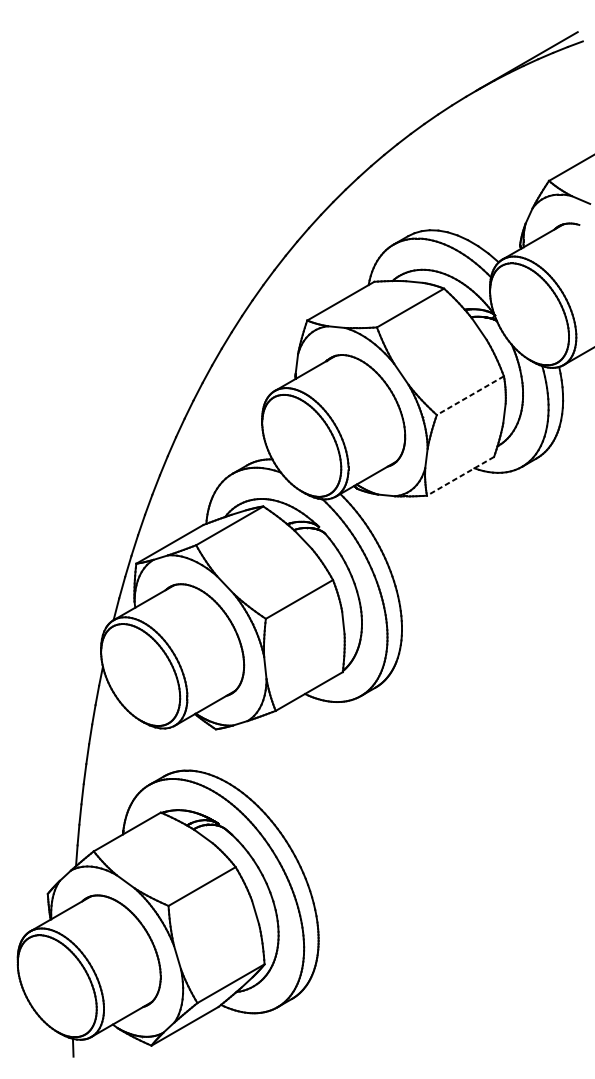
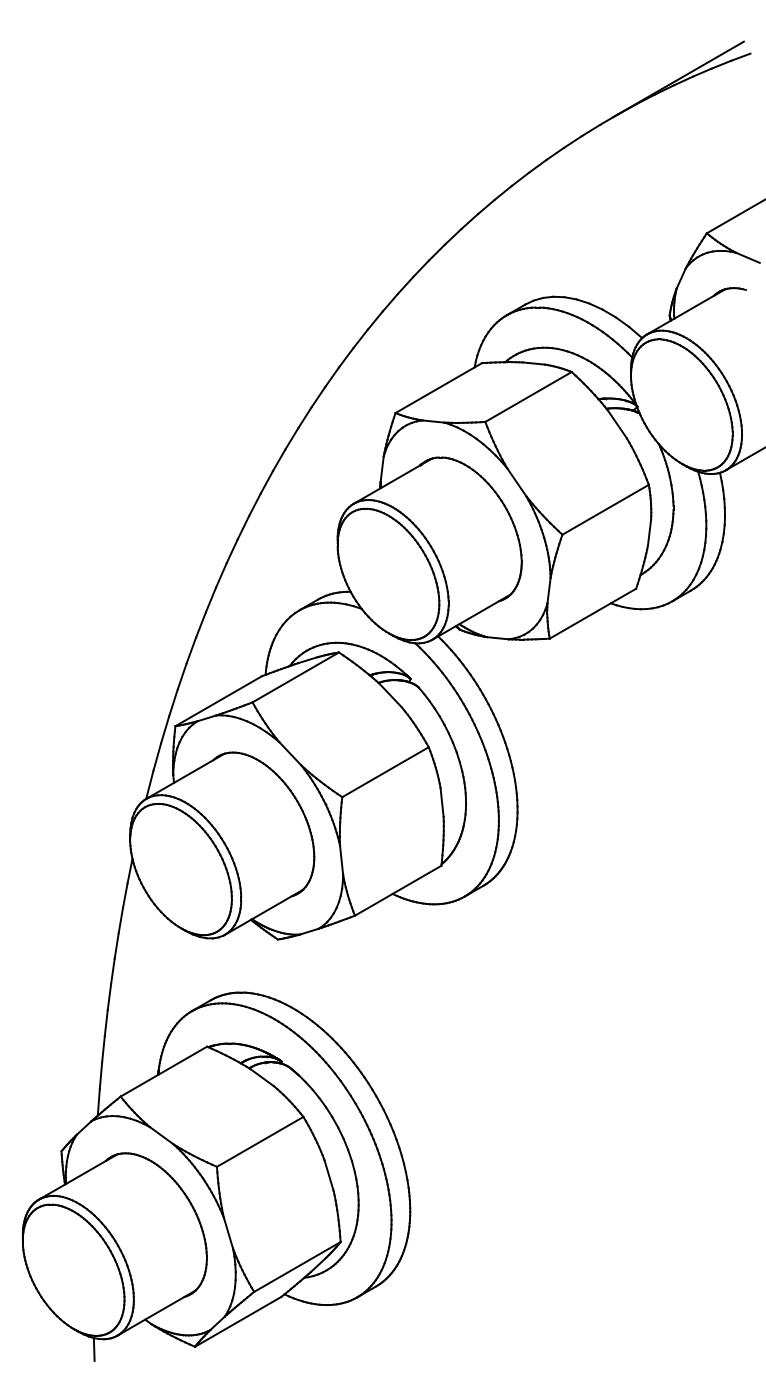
line: (470, 395) -> (605, 509), dashed -> solid
line: (460, 476) -> (592, 613), dashed -> solid

